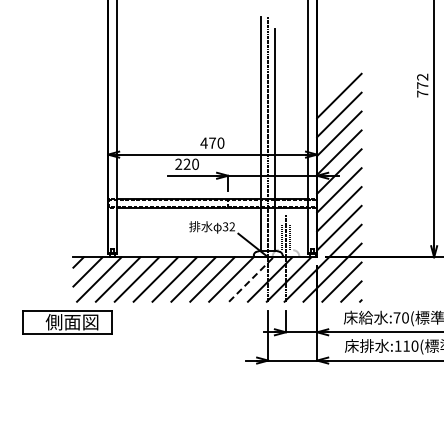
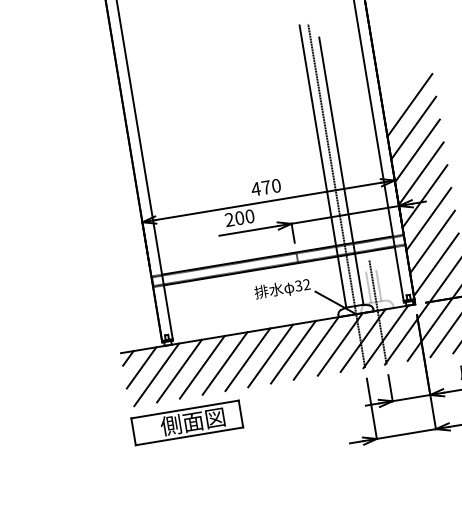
text: (186, 163) -> (238, 217), 220 -> 200
line: (251, 279) -> (340, 344), dashed -> solid
part: (67, 322) -> (187, 423), moved

